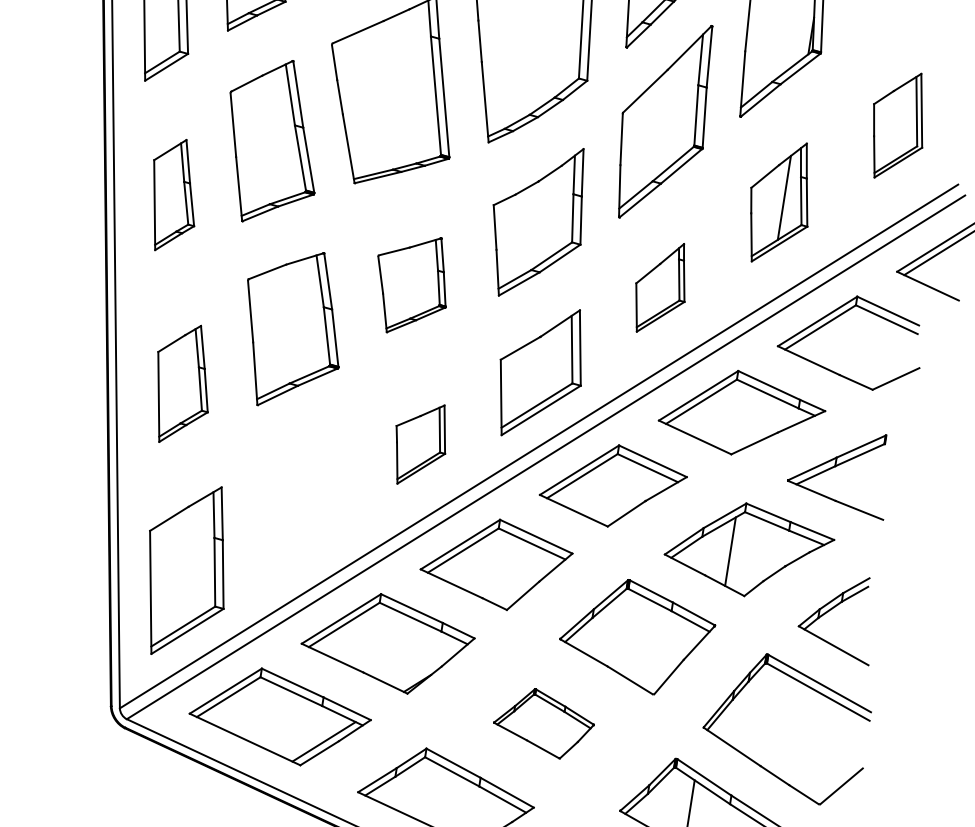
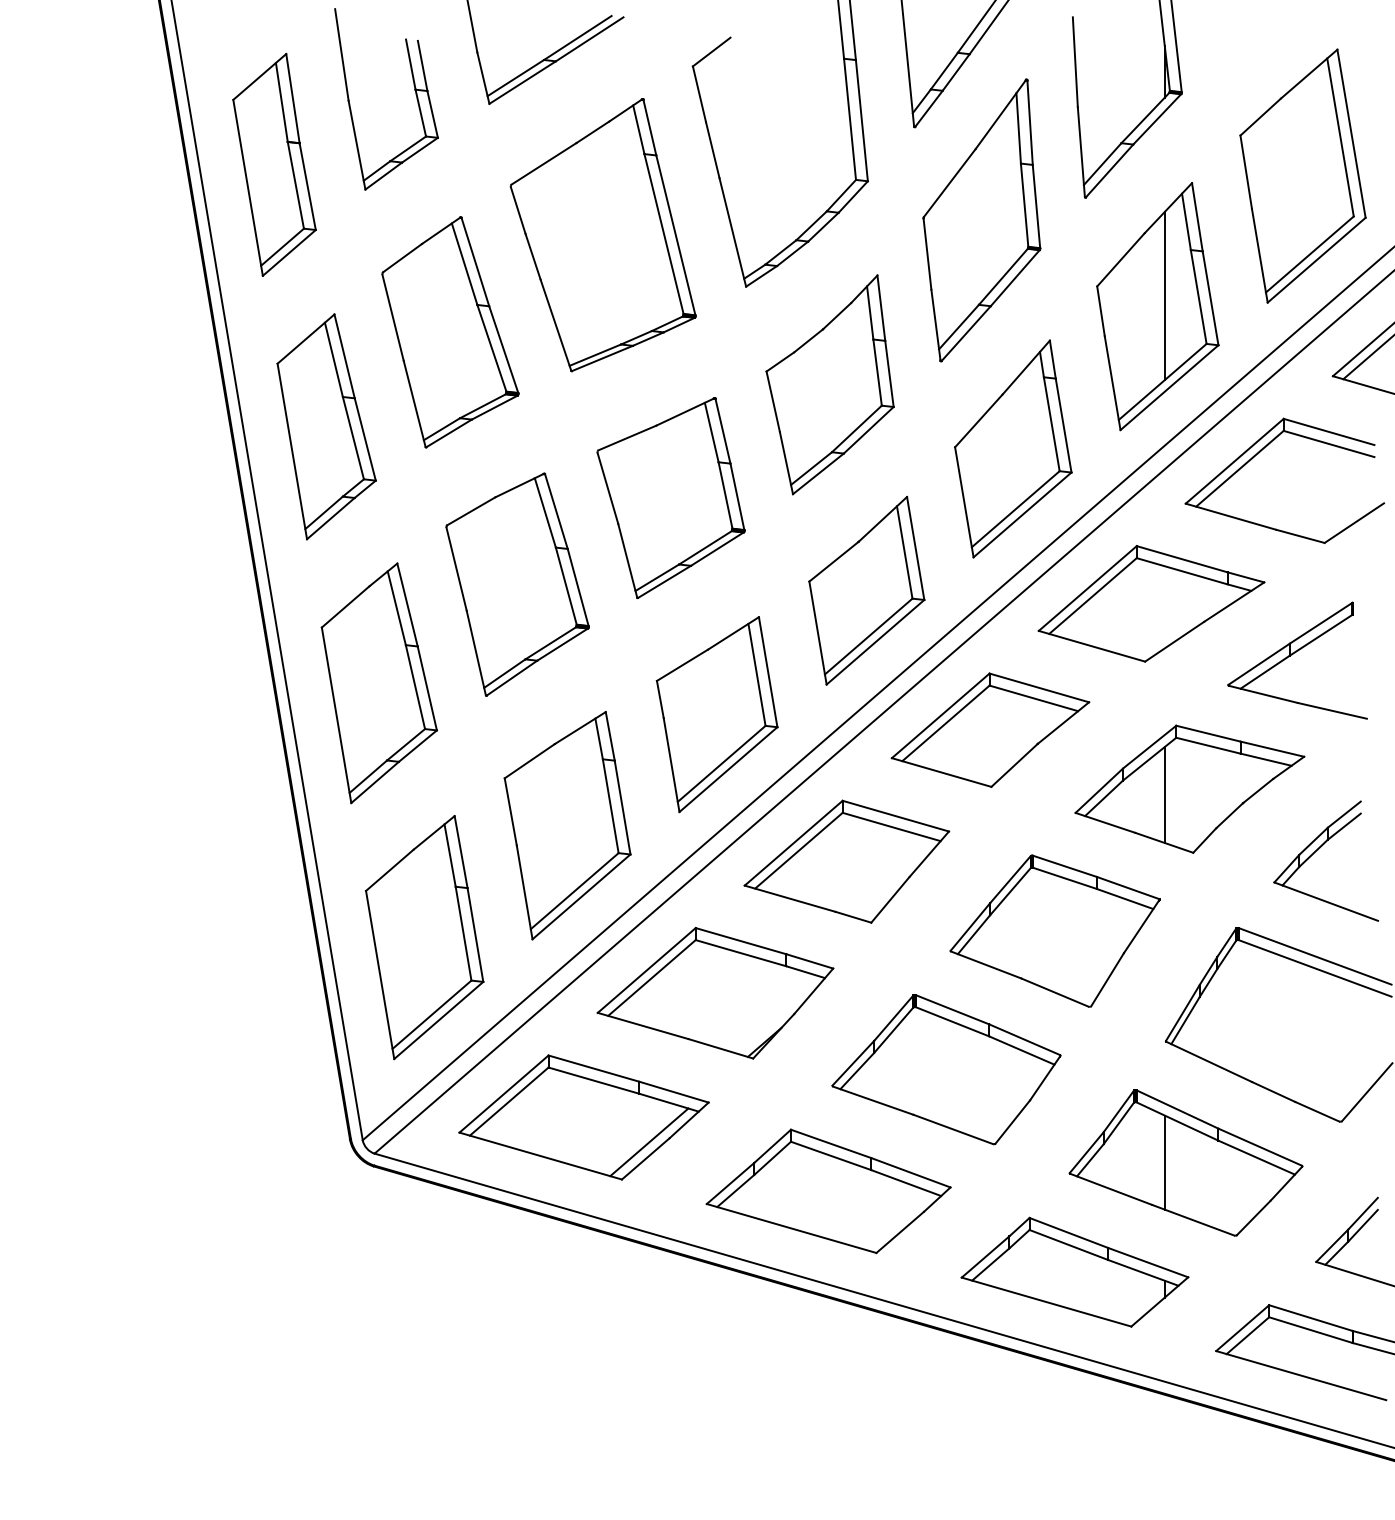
part: (897, 125) -> (1302, 175), size x1.67
part: (173, 195) -> (326, 426), size x1.43
part: (779, 202) -> (1157, 306), size x1.43
part: (411, 285) -> (670, 498), size x1.43
part: (661, 287) -> (1013, 448), size x1.67
part: (182, 384) -> (378, 683), size x1.43
part: (419, 444) -> (716, 714), size x1.67
part: (301, 506) -> (567, 825), added
part: (544, 723) -> (946, 1069), size x1.67

